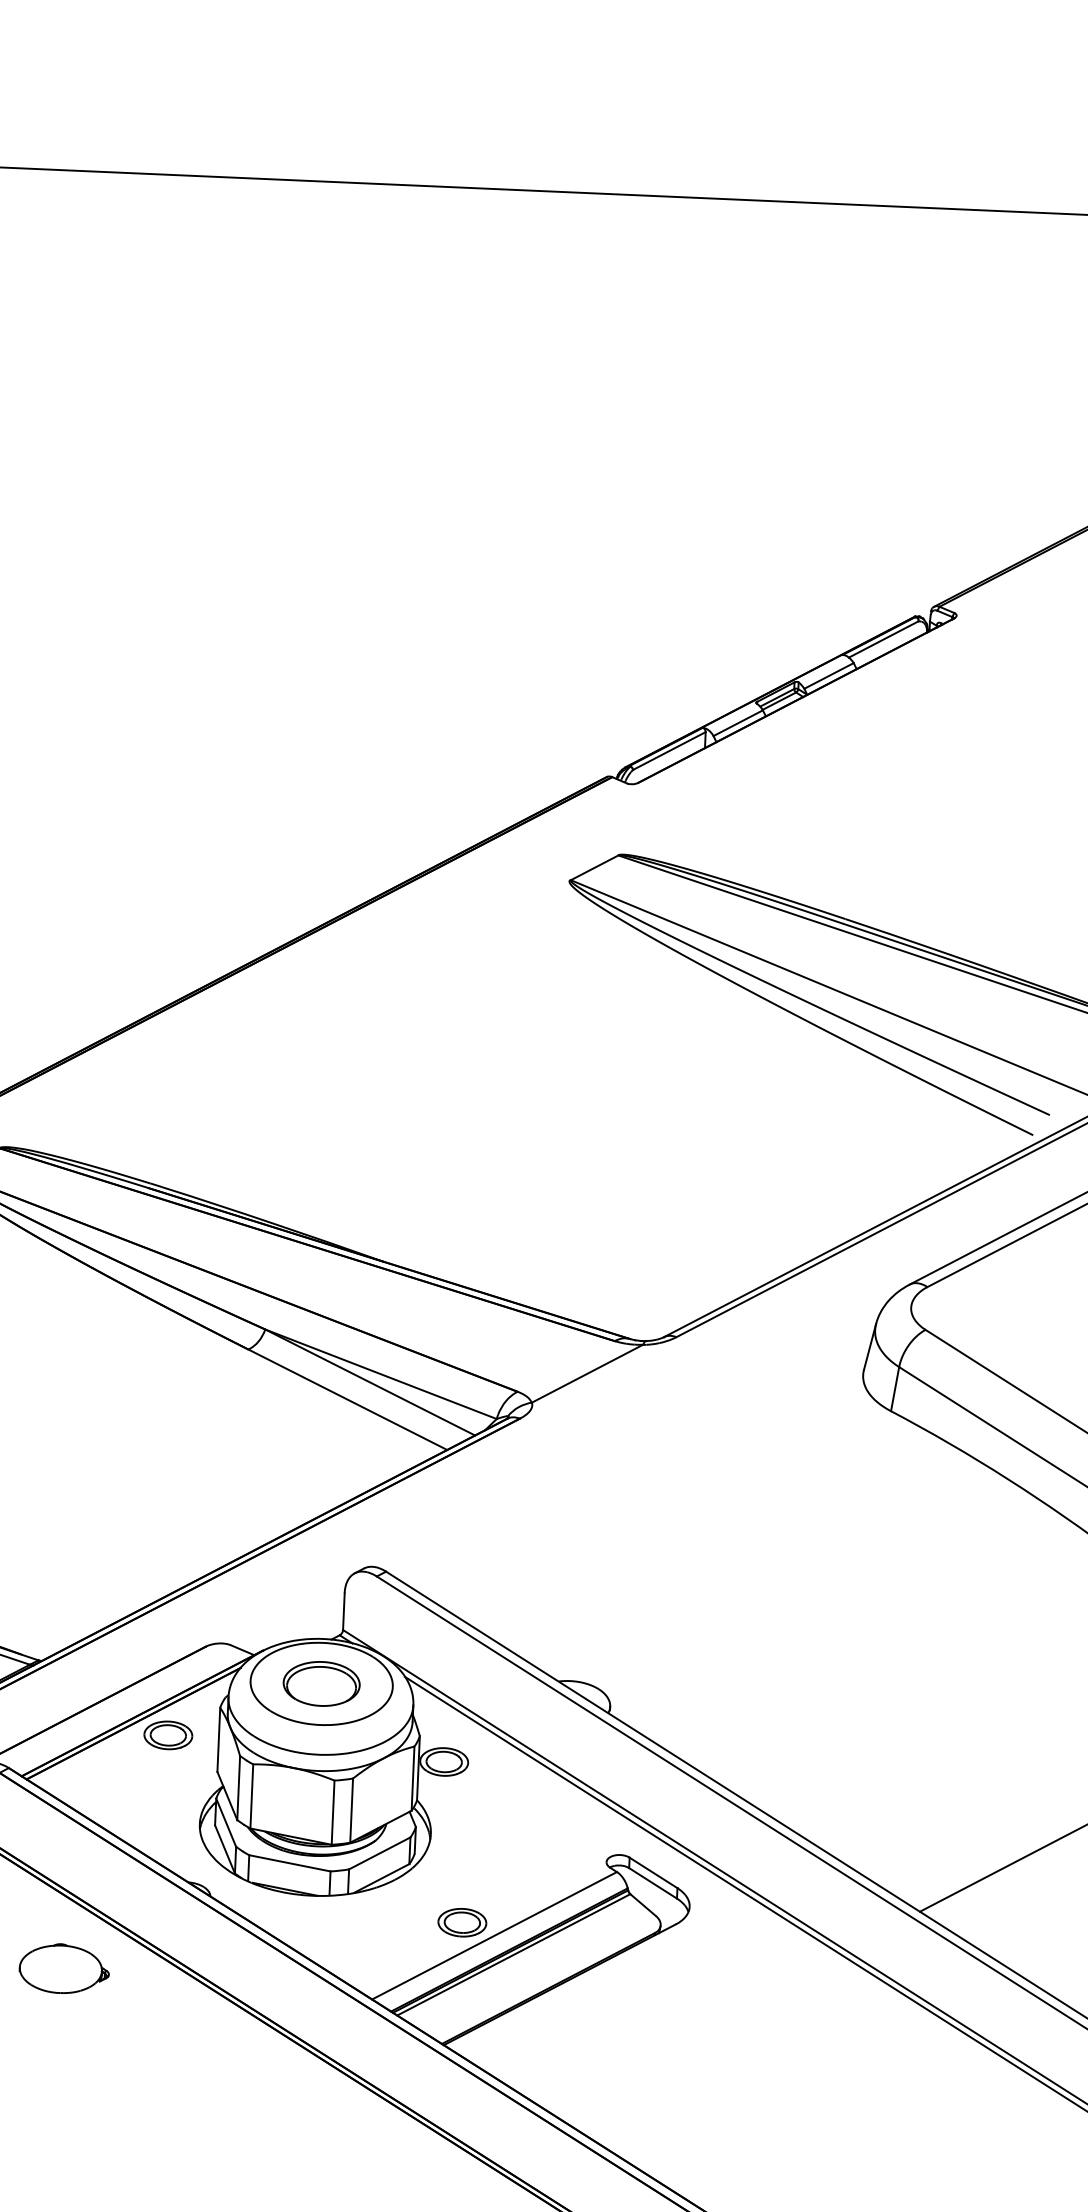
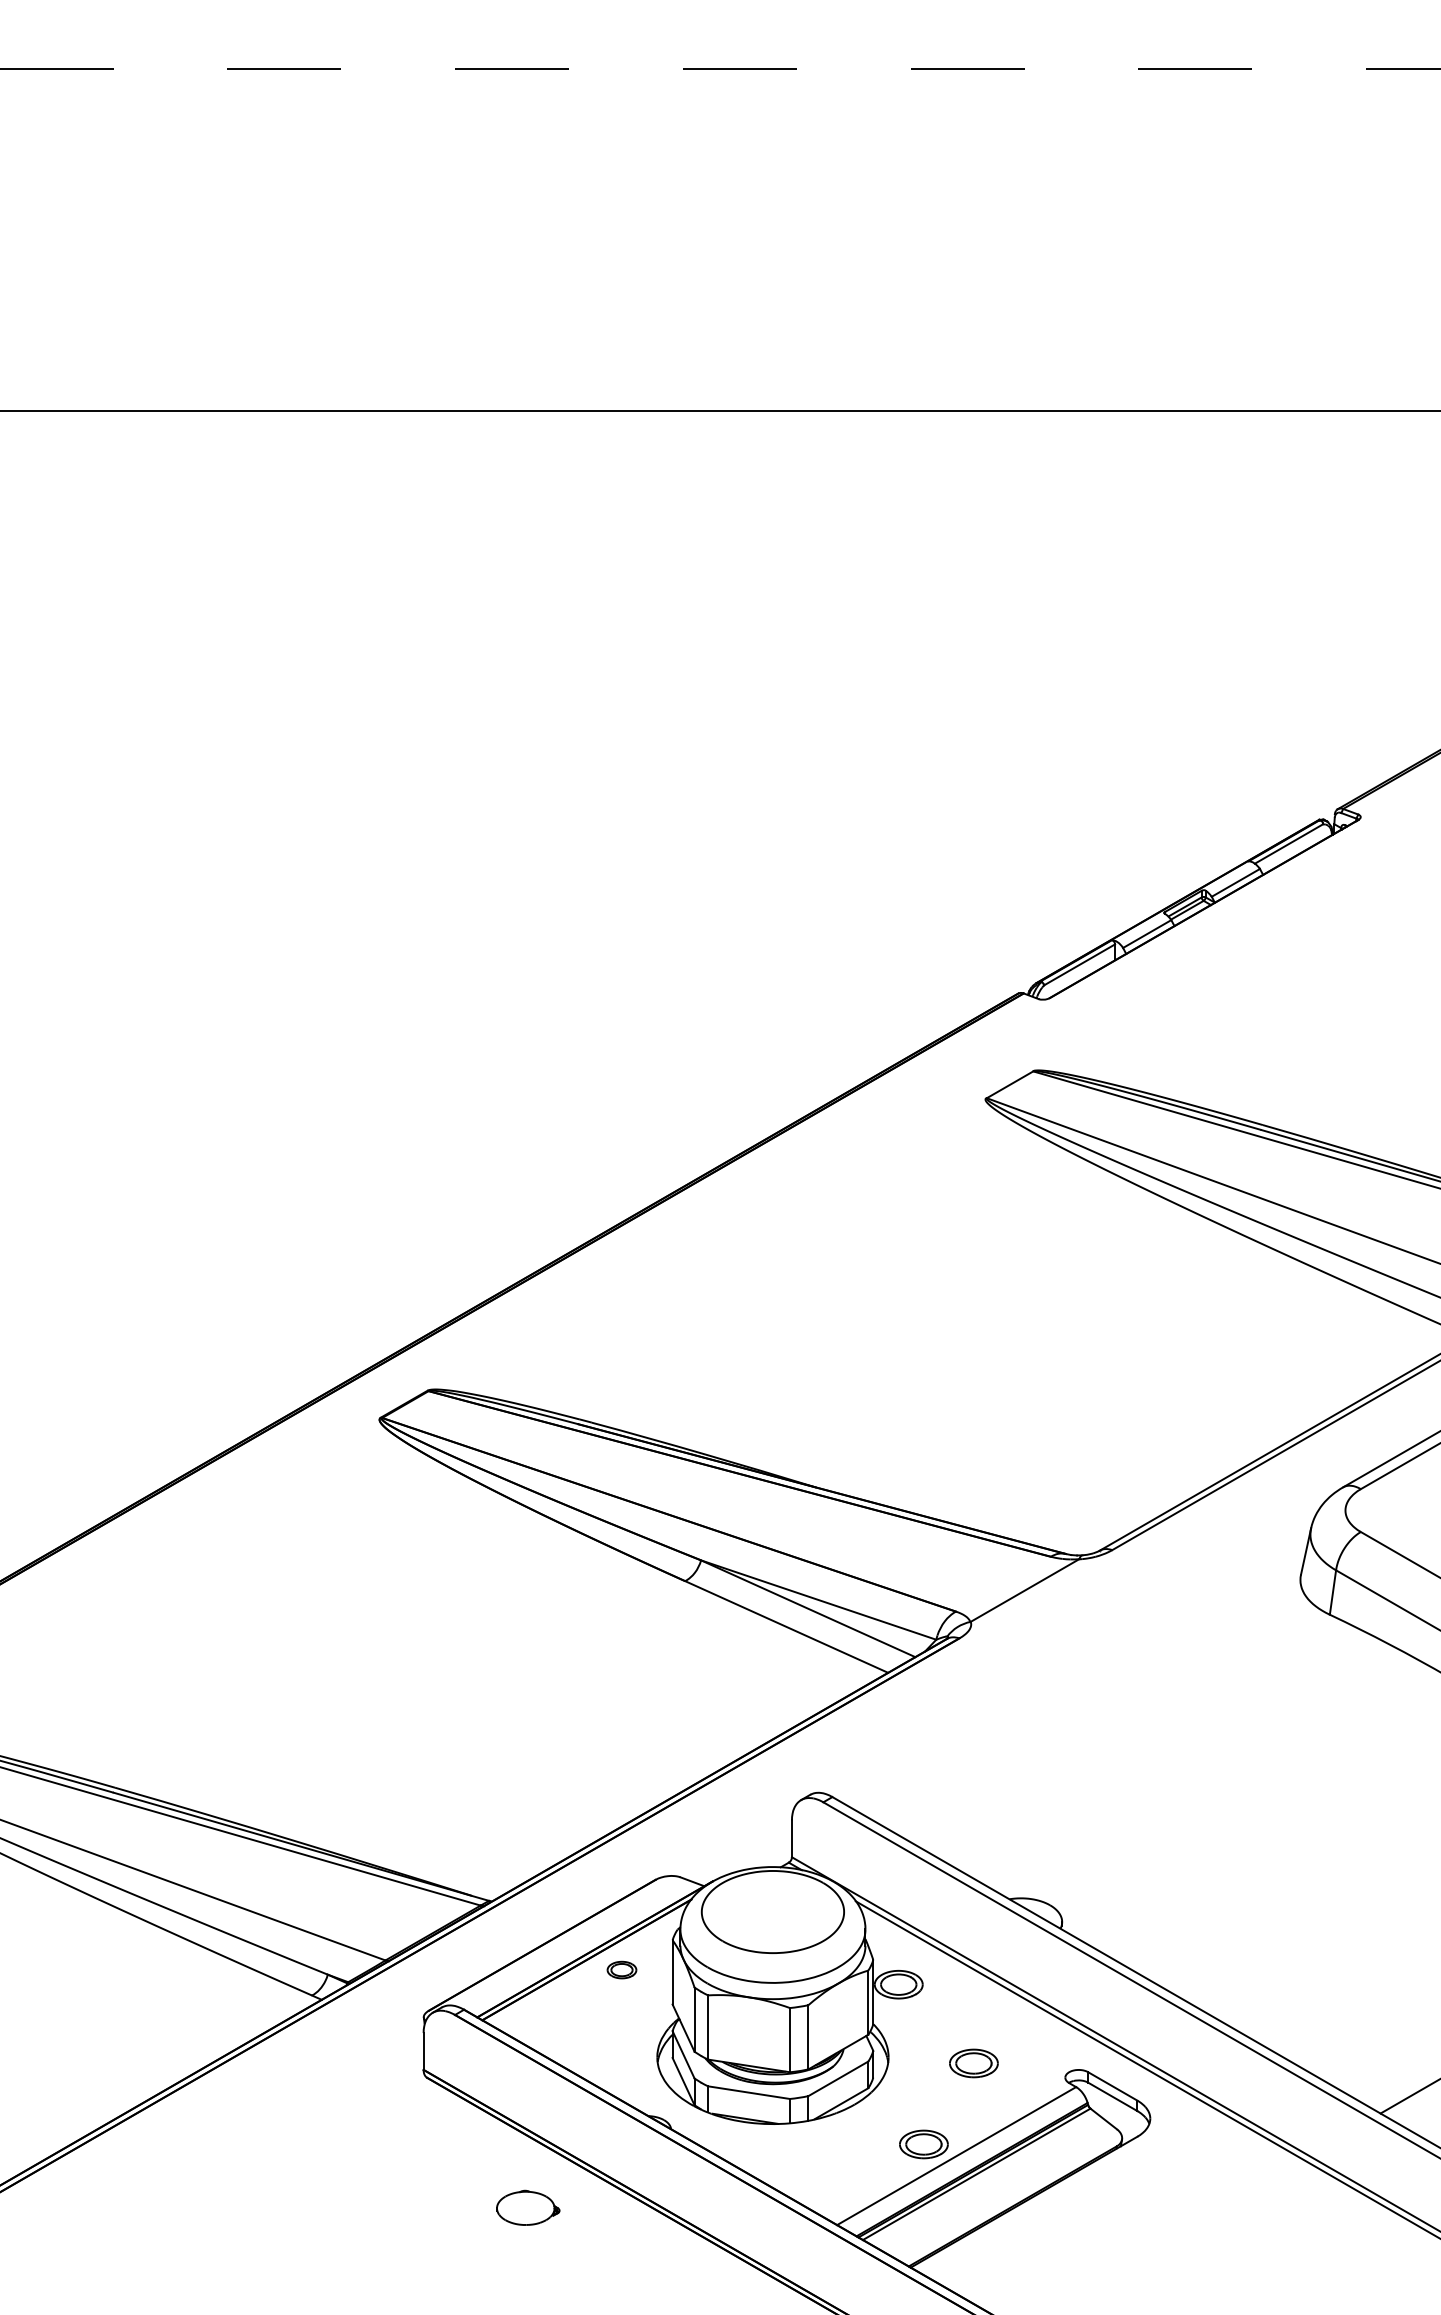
part: (321, 1683) -> (772, 1911), removed
part: (167, 1734) -> (621, 1969), size x0.6
part: (515, 1843) -> (973, 2063), added
part: (63, 1968) -> (527, 2207), size x0.7

